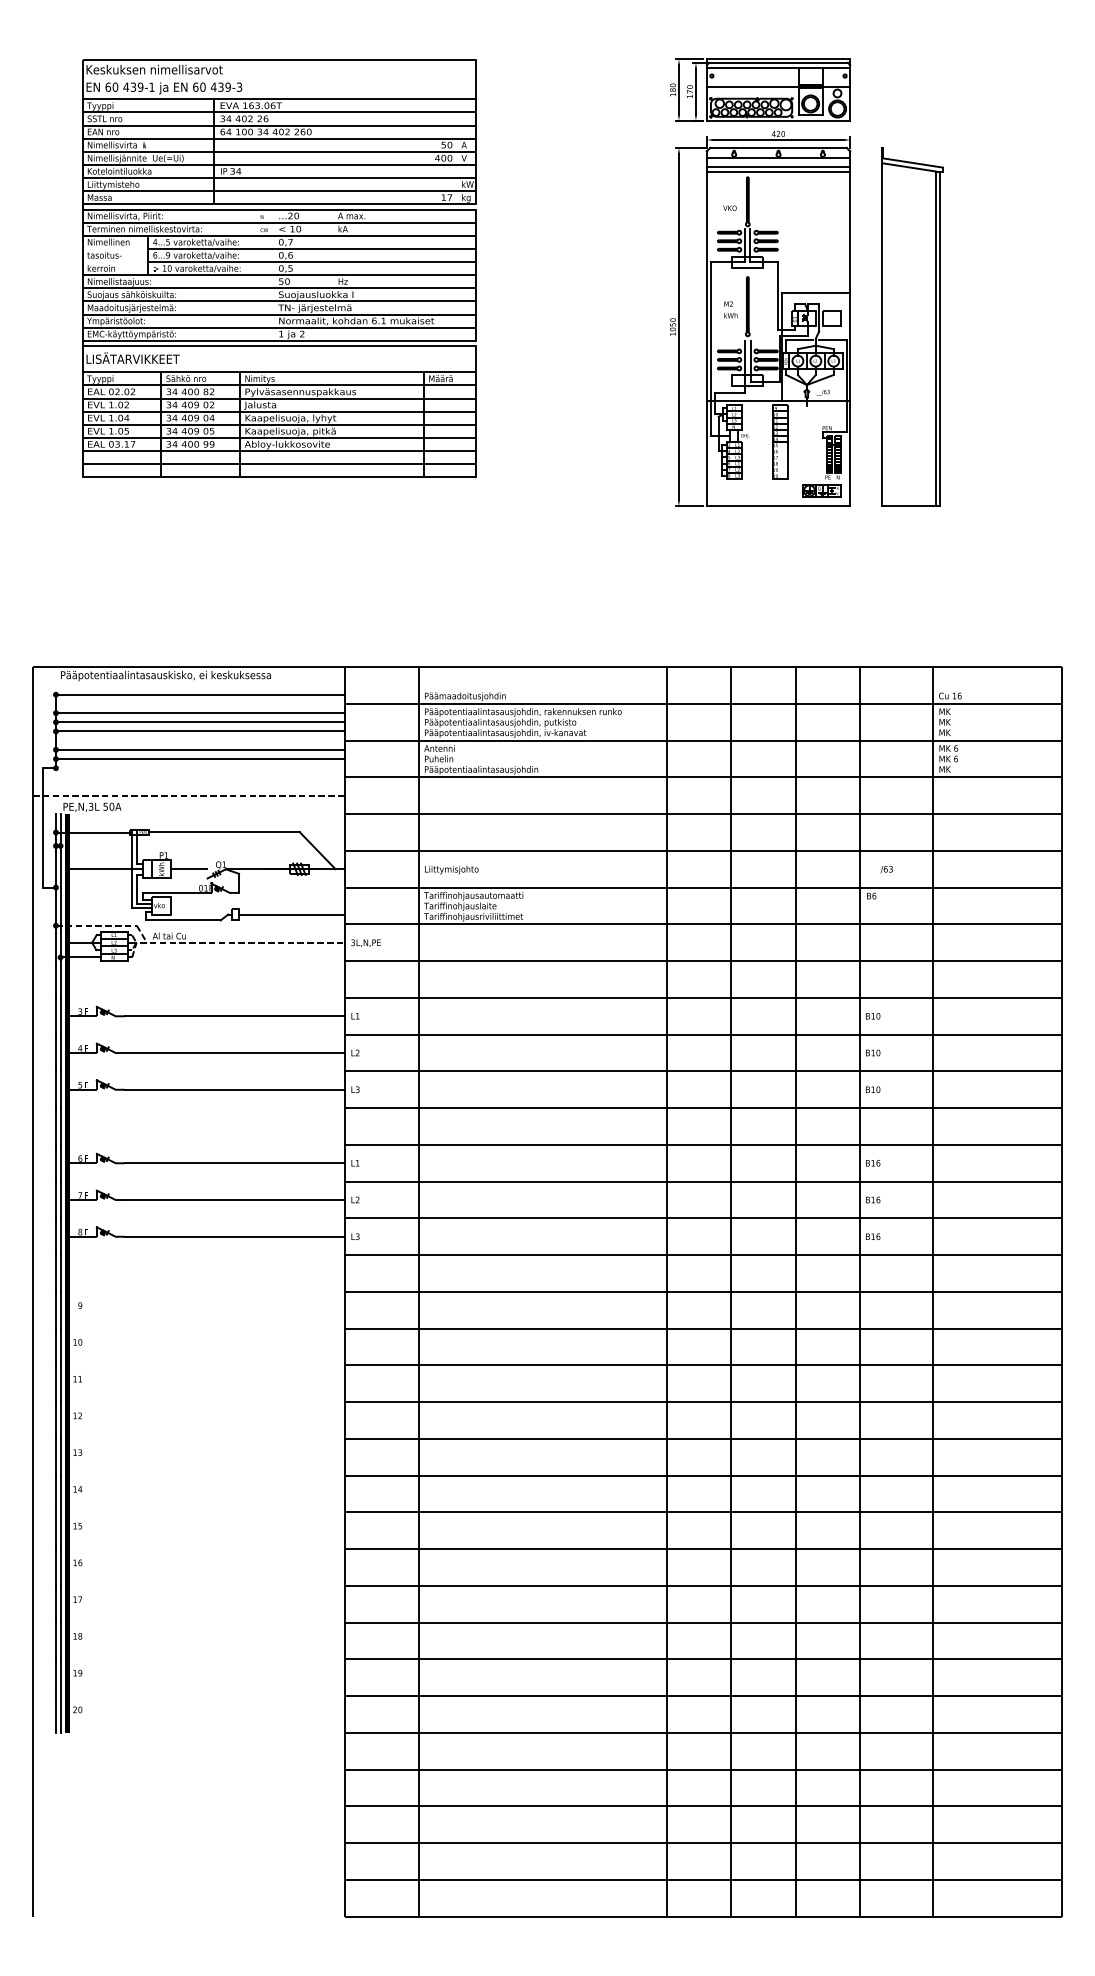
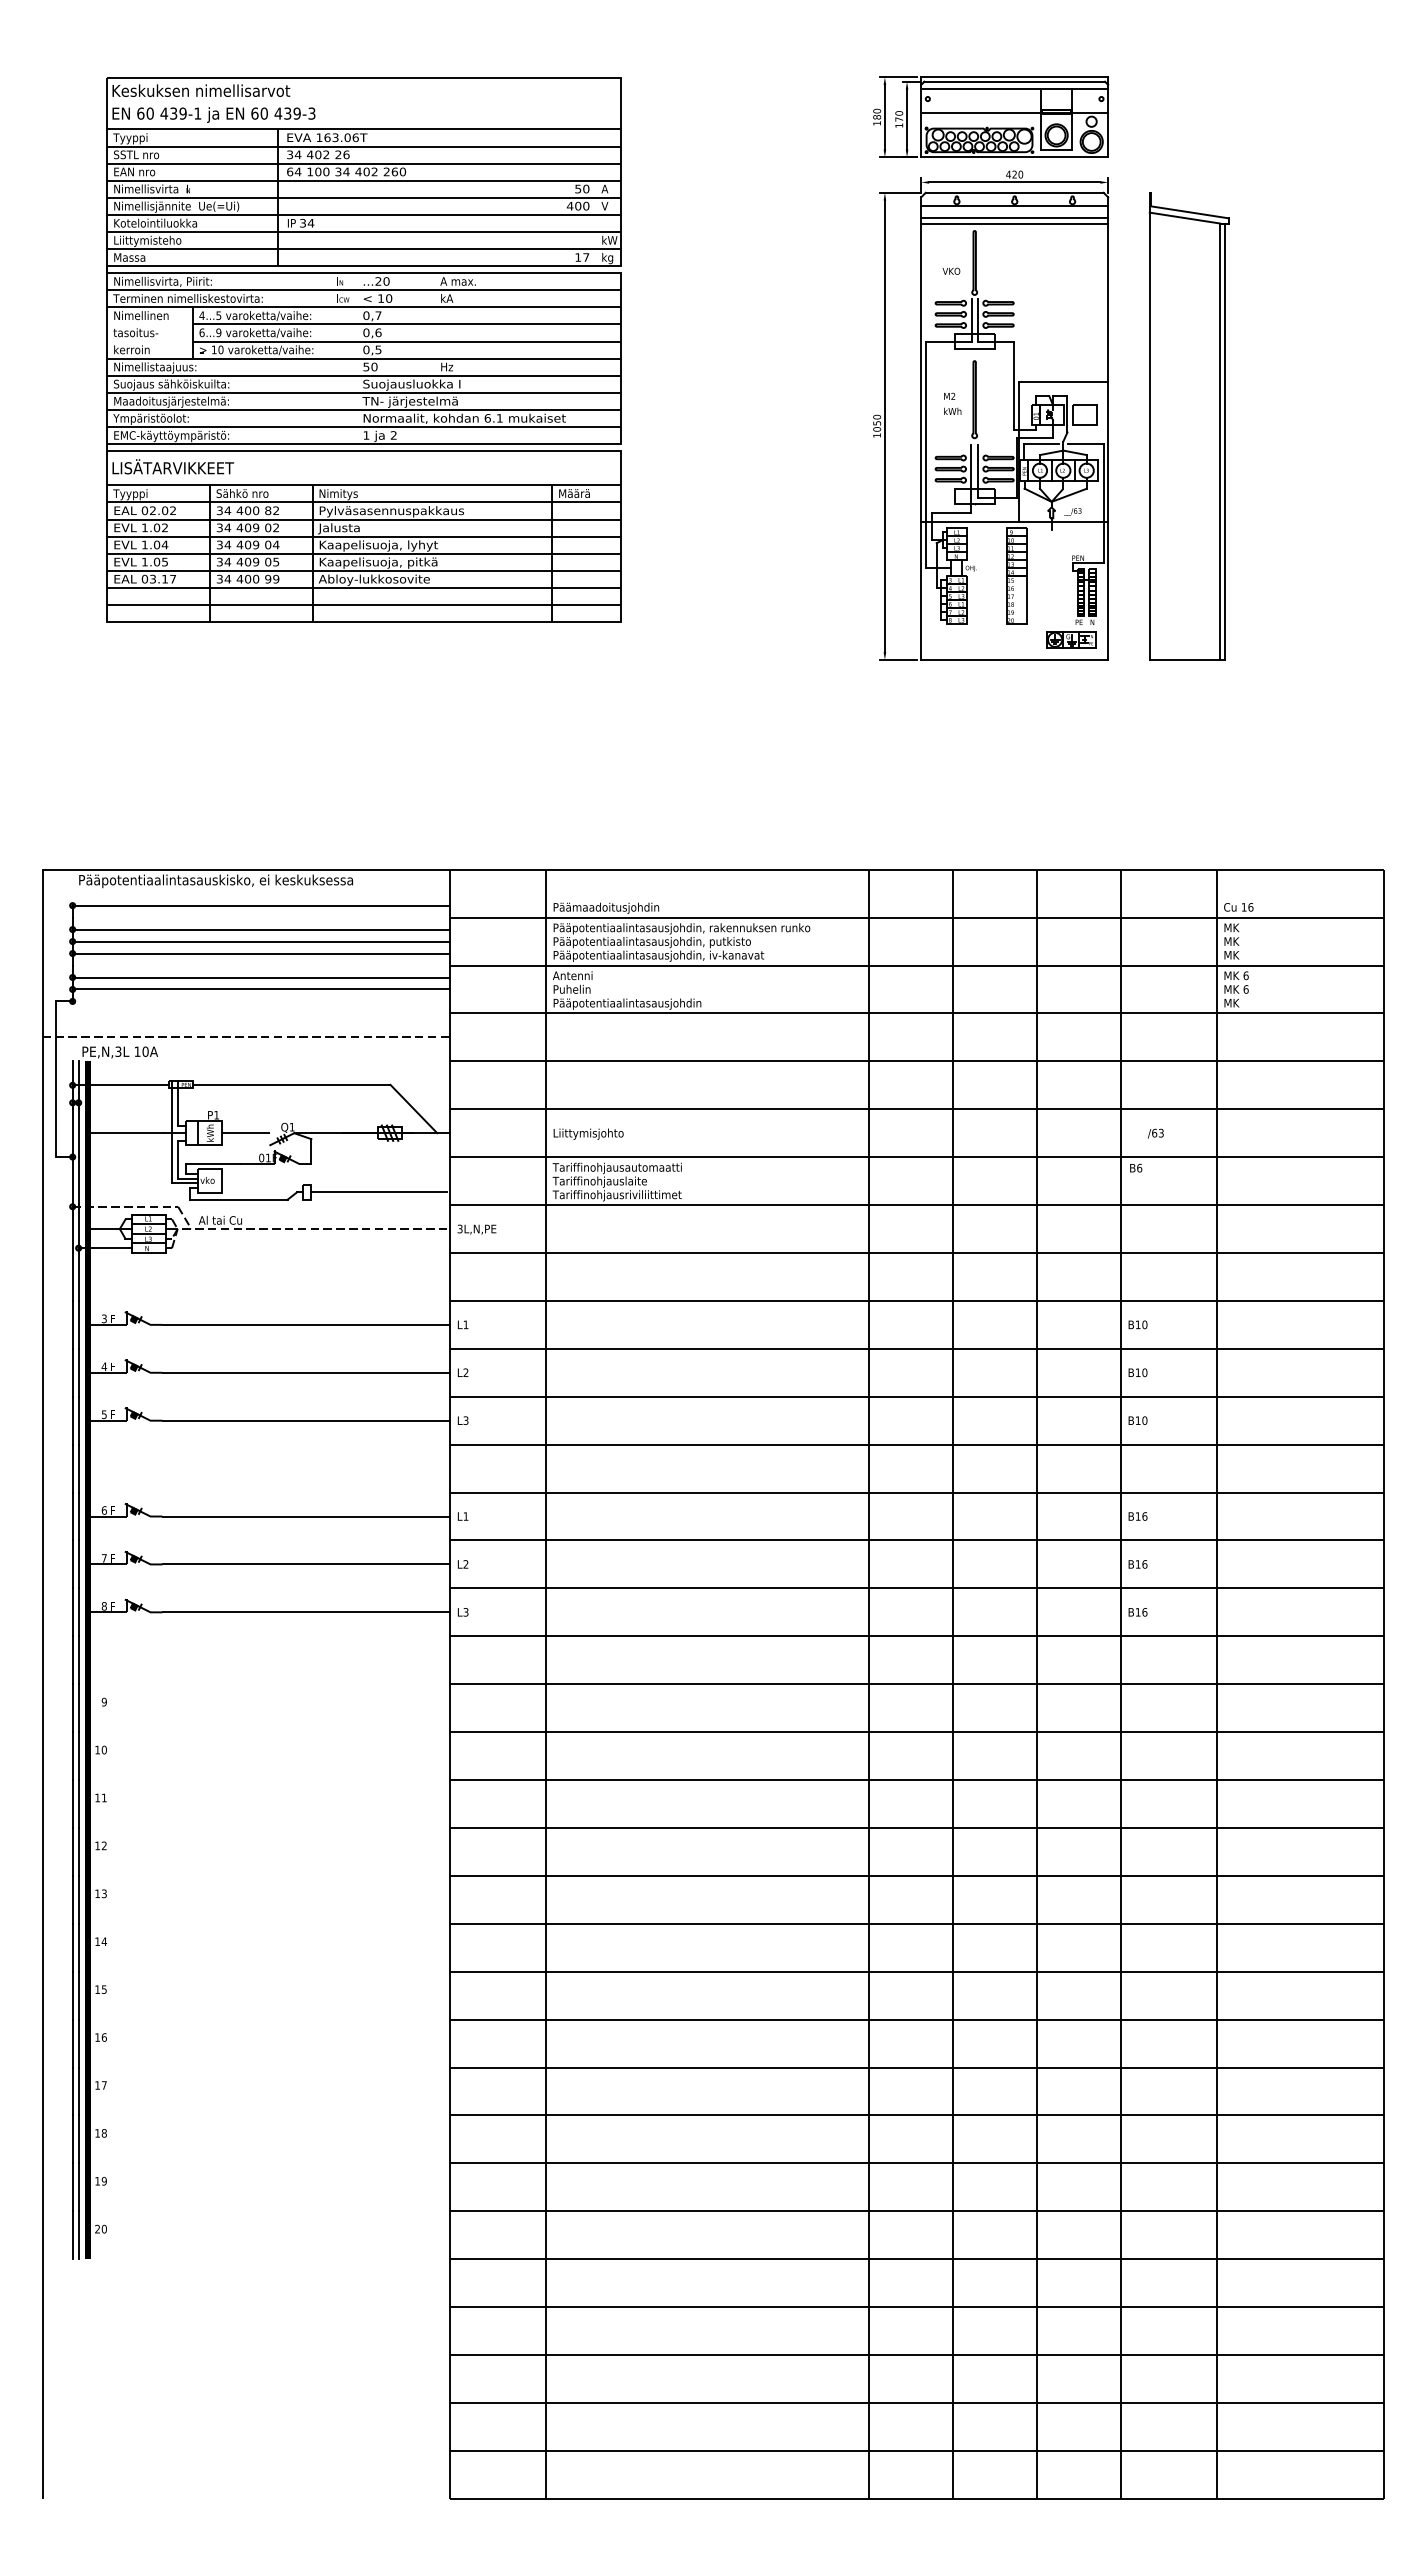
text: (105, 806) -> (137, 1051), 50A -> 10A

